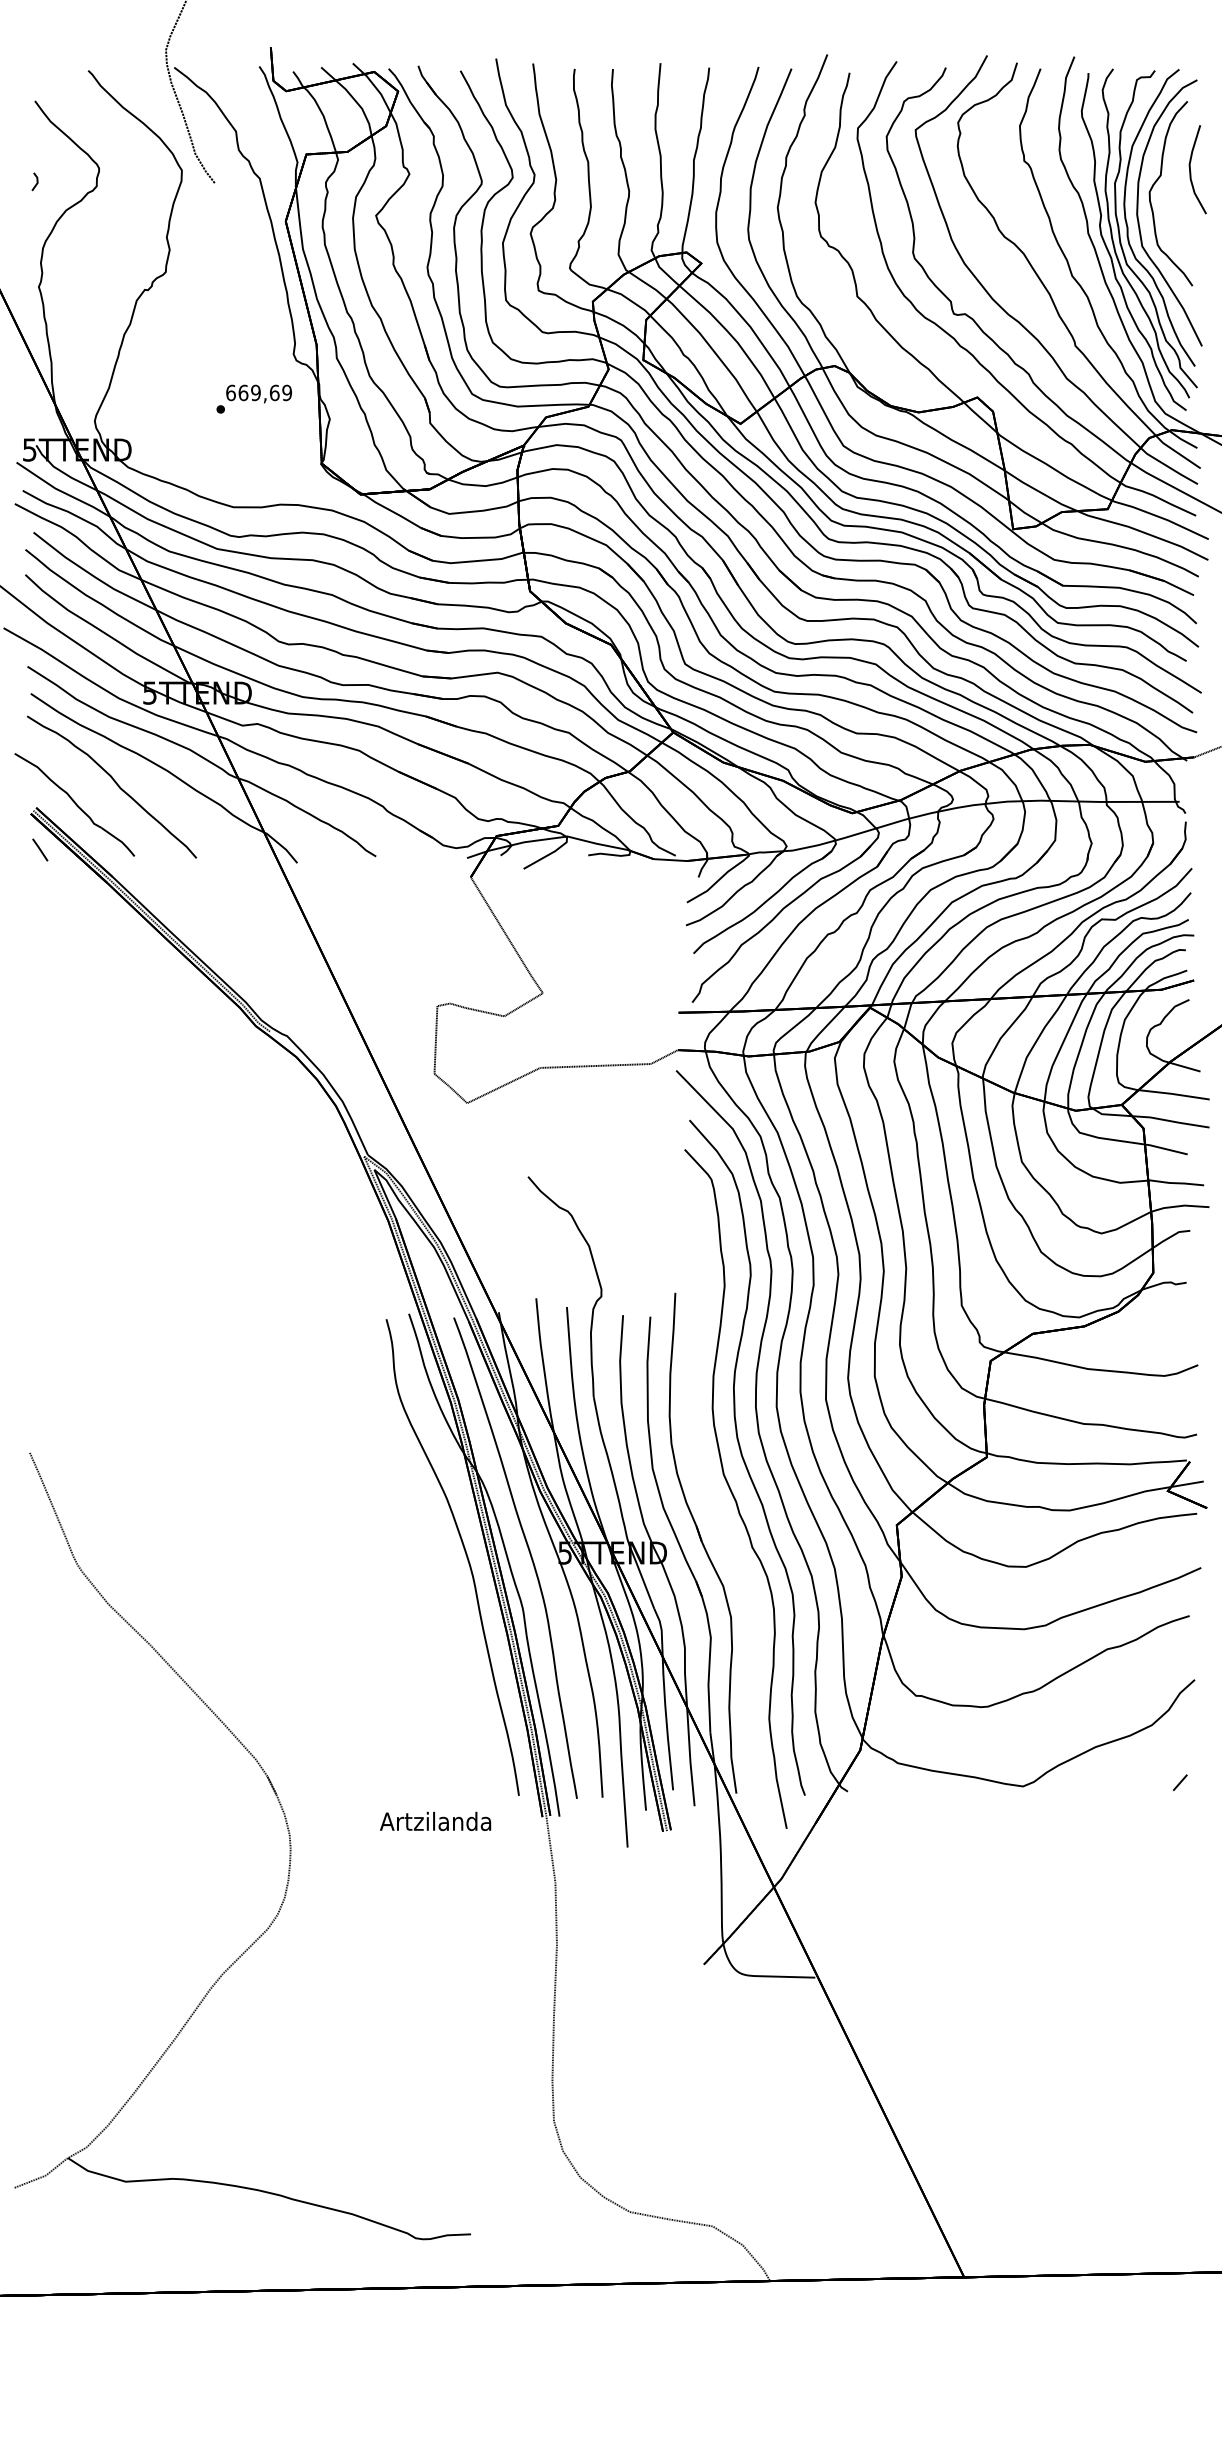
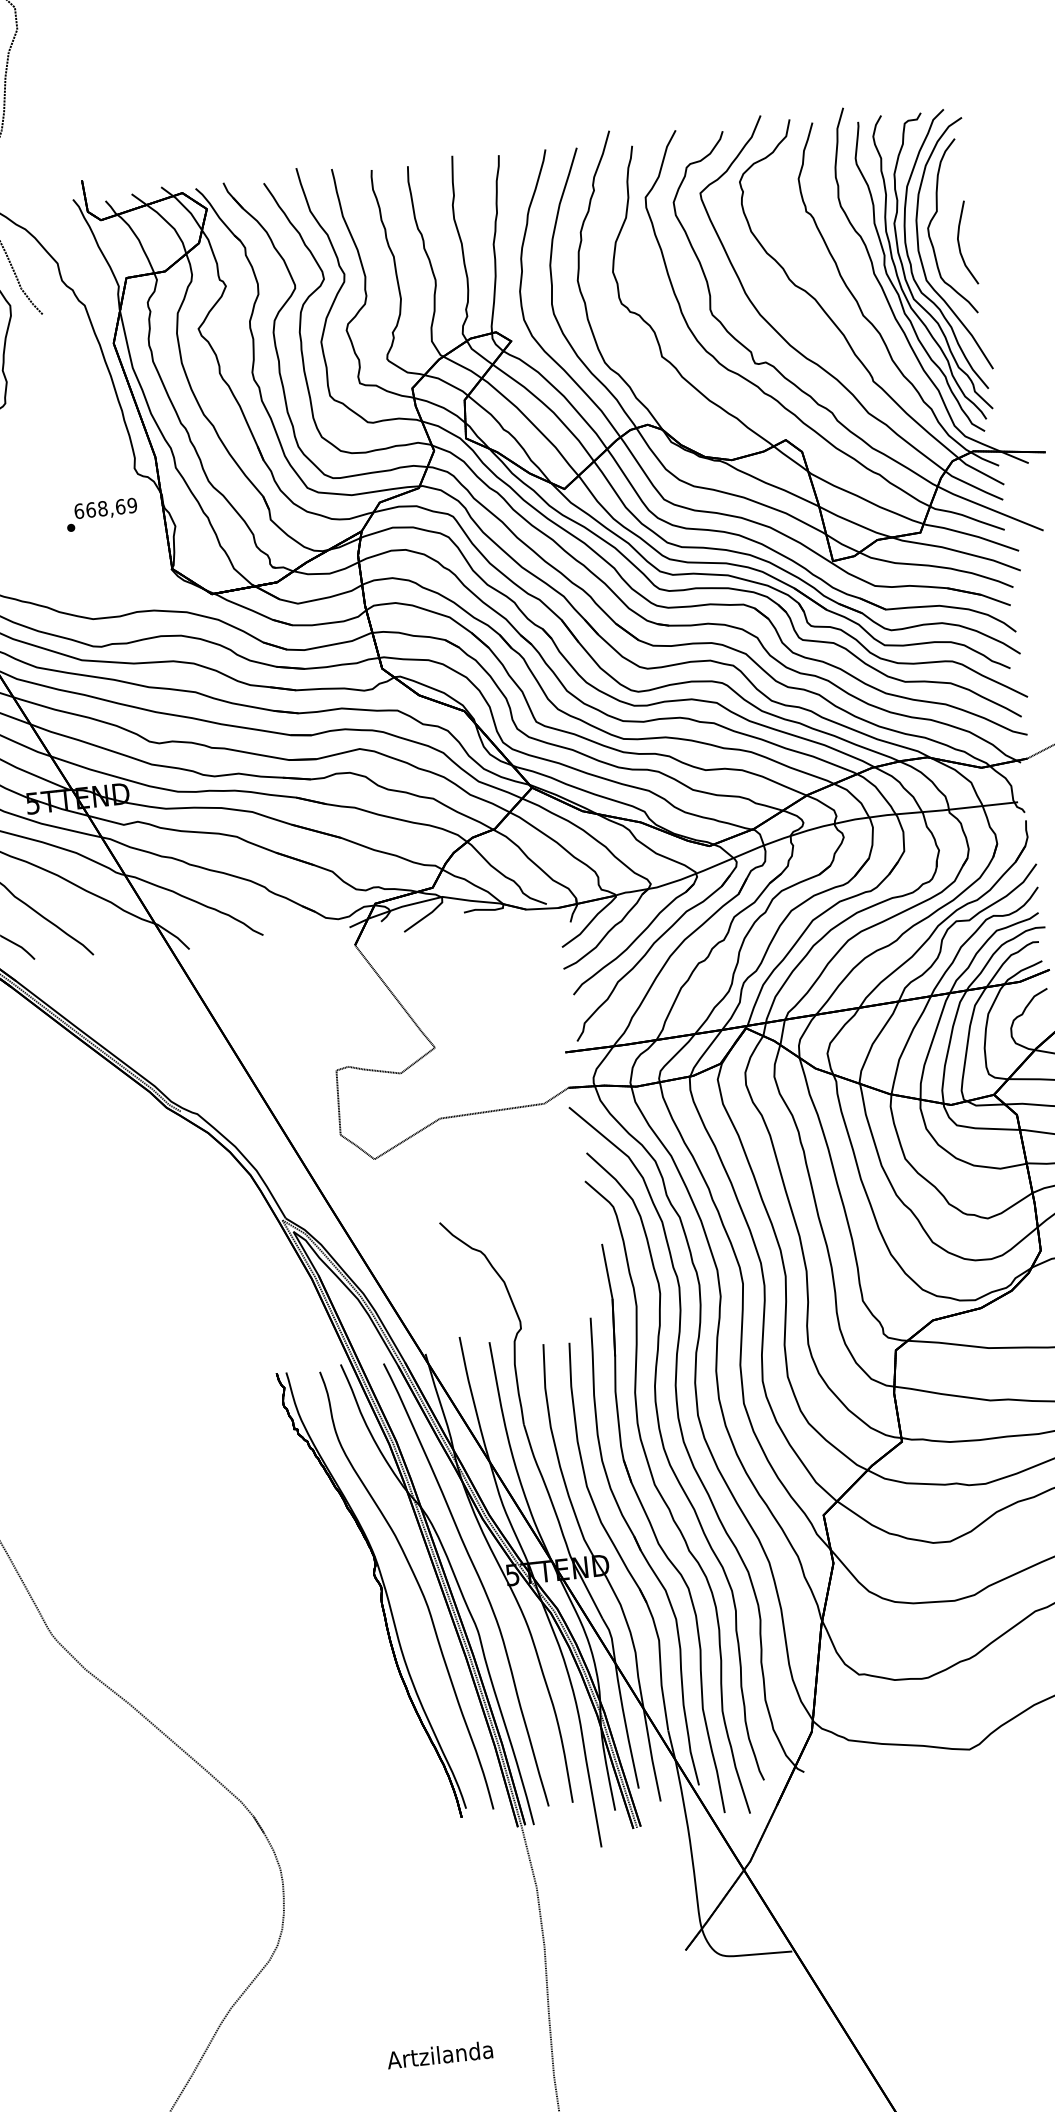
curve: (1191, 171) -> (960, 245), moved
text: (255, 393) -> (102, 509), 669,69 -> 668,69
part: (718, 1523) -> (654, 1531), added
part: (424, 1559) -> (380, 1595), added
text: (435, 1820) -> (439, 2054), moved

